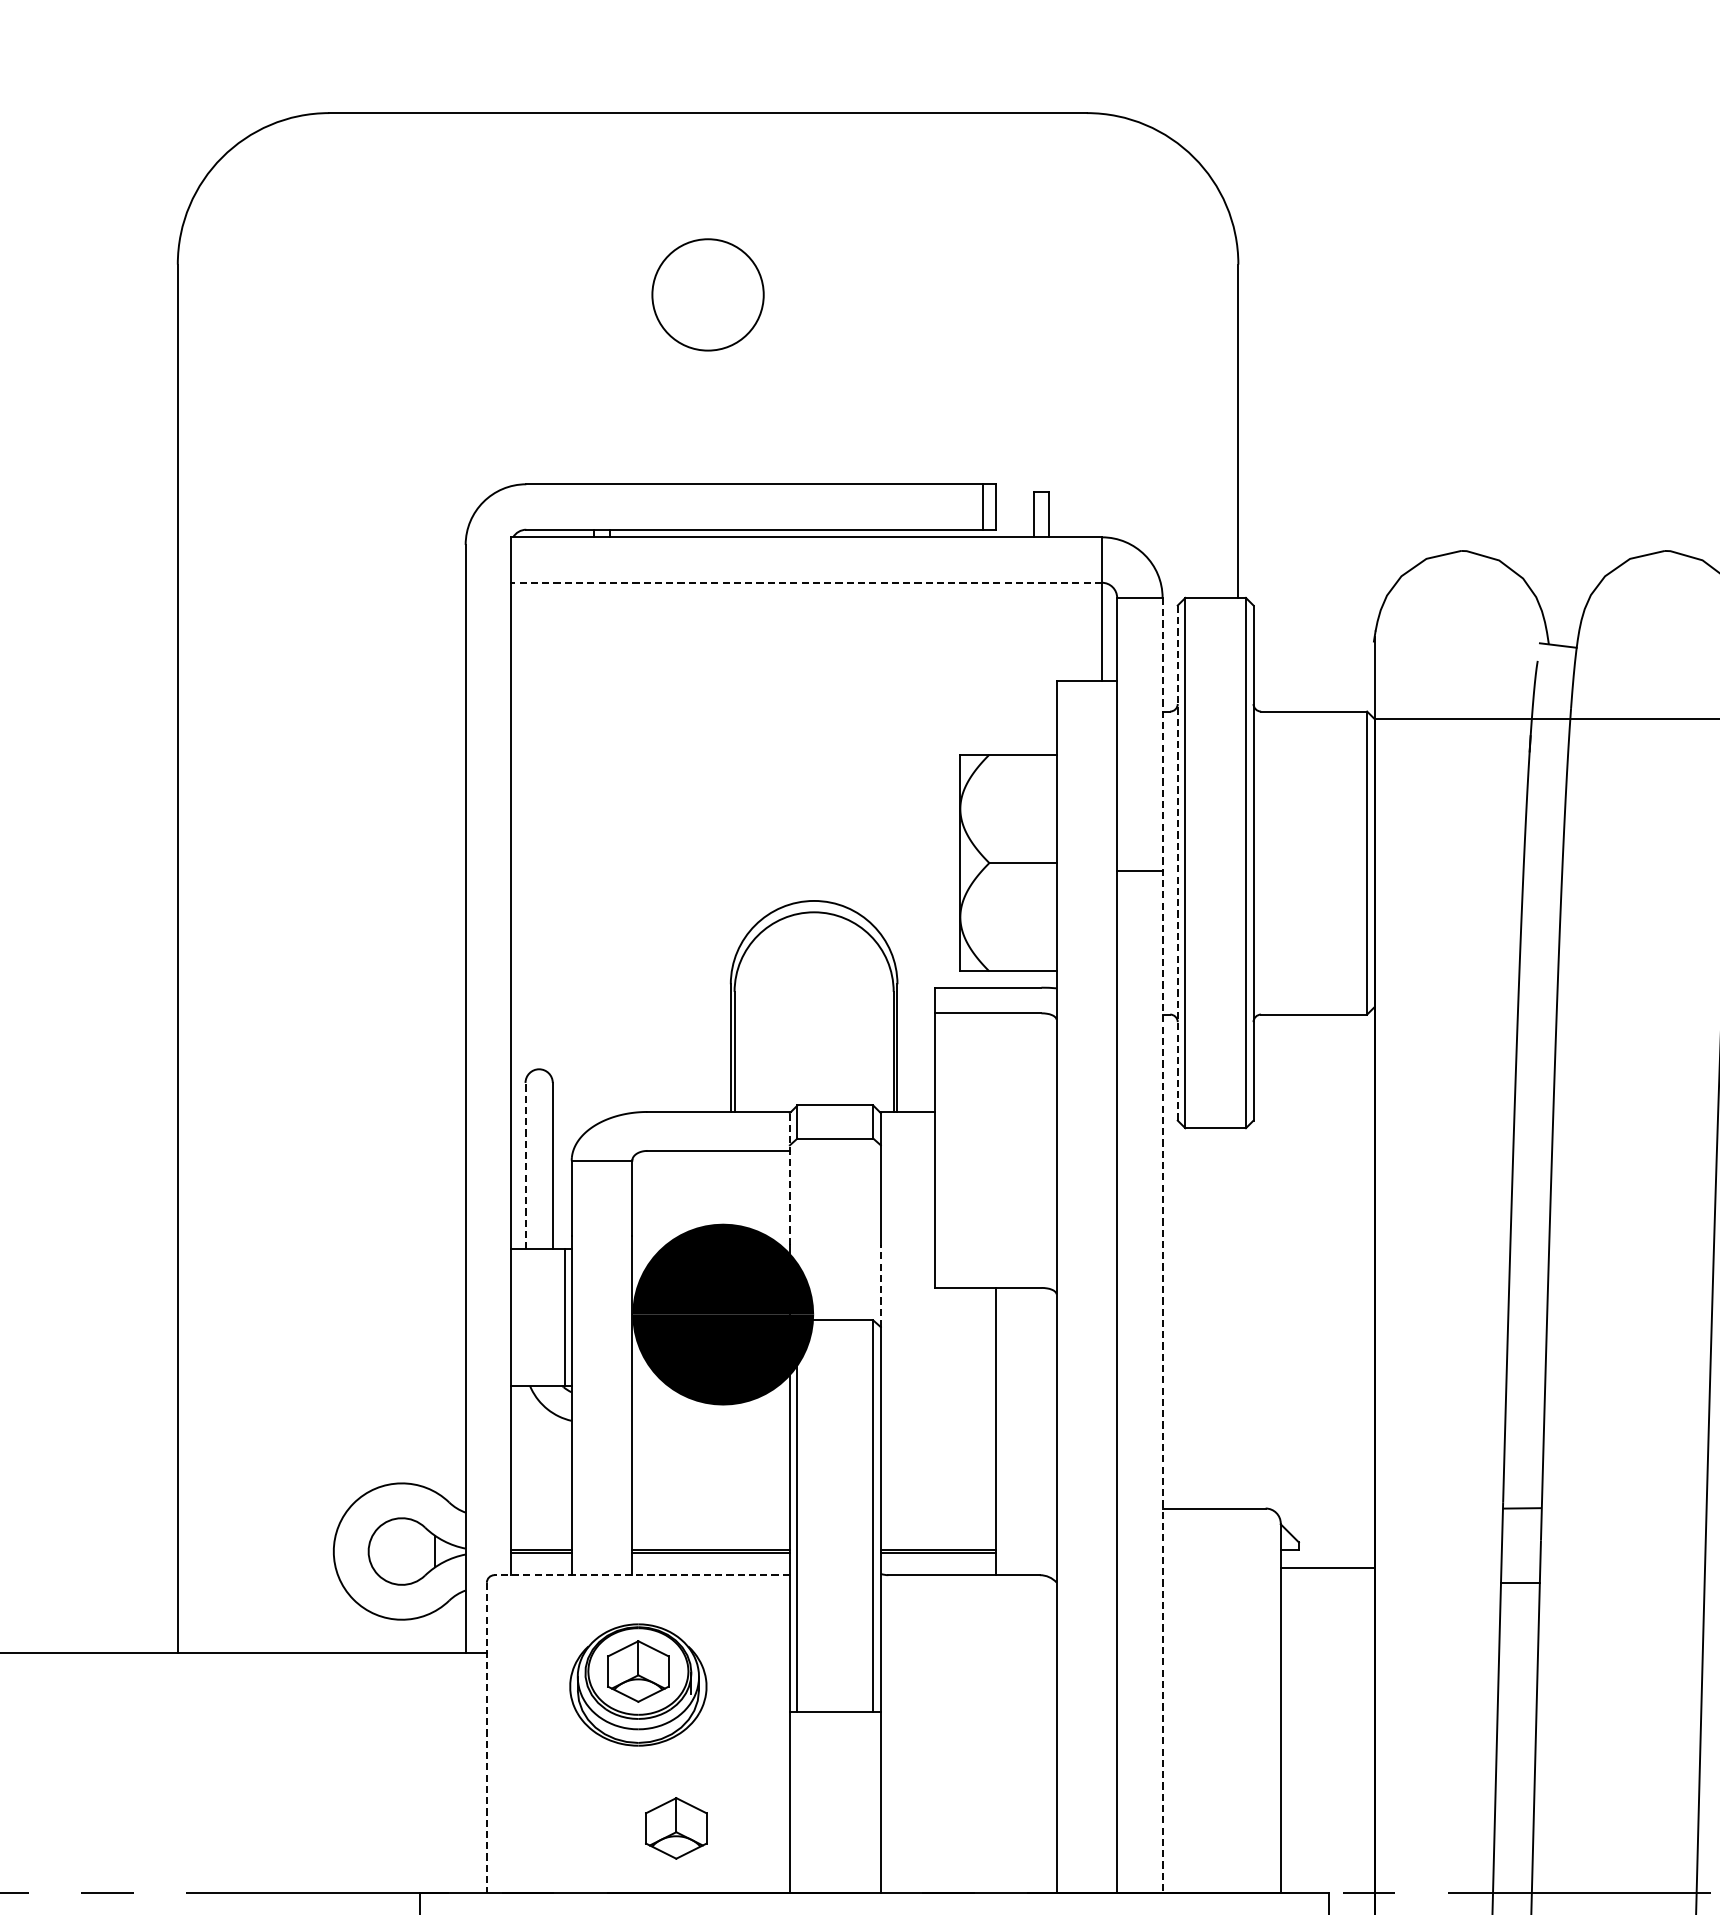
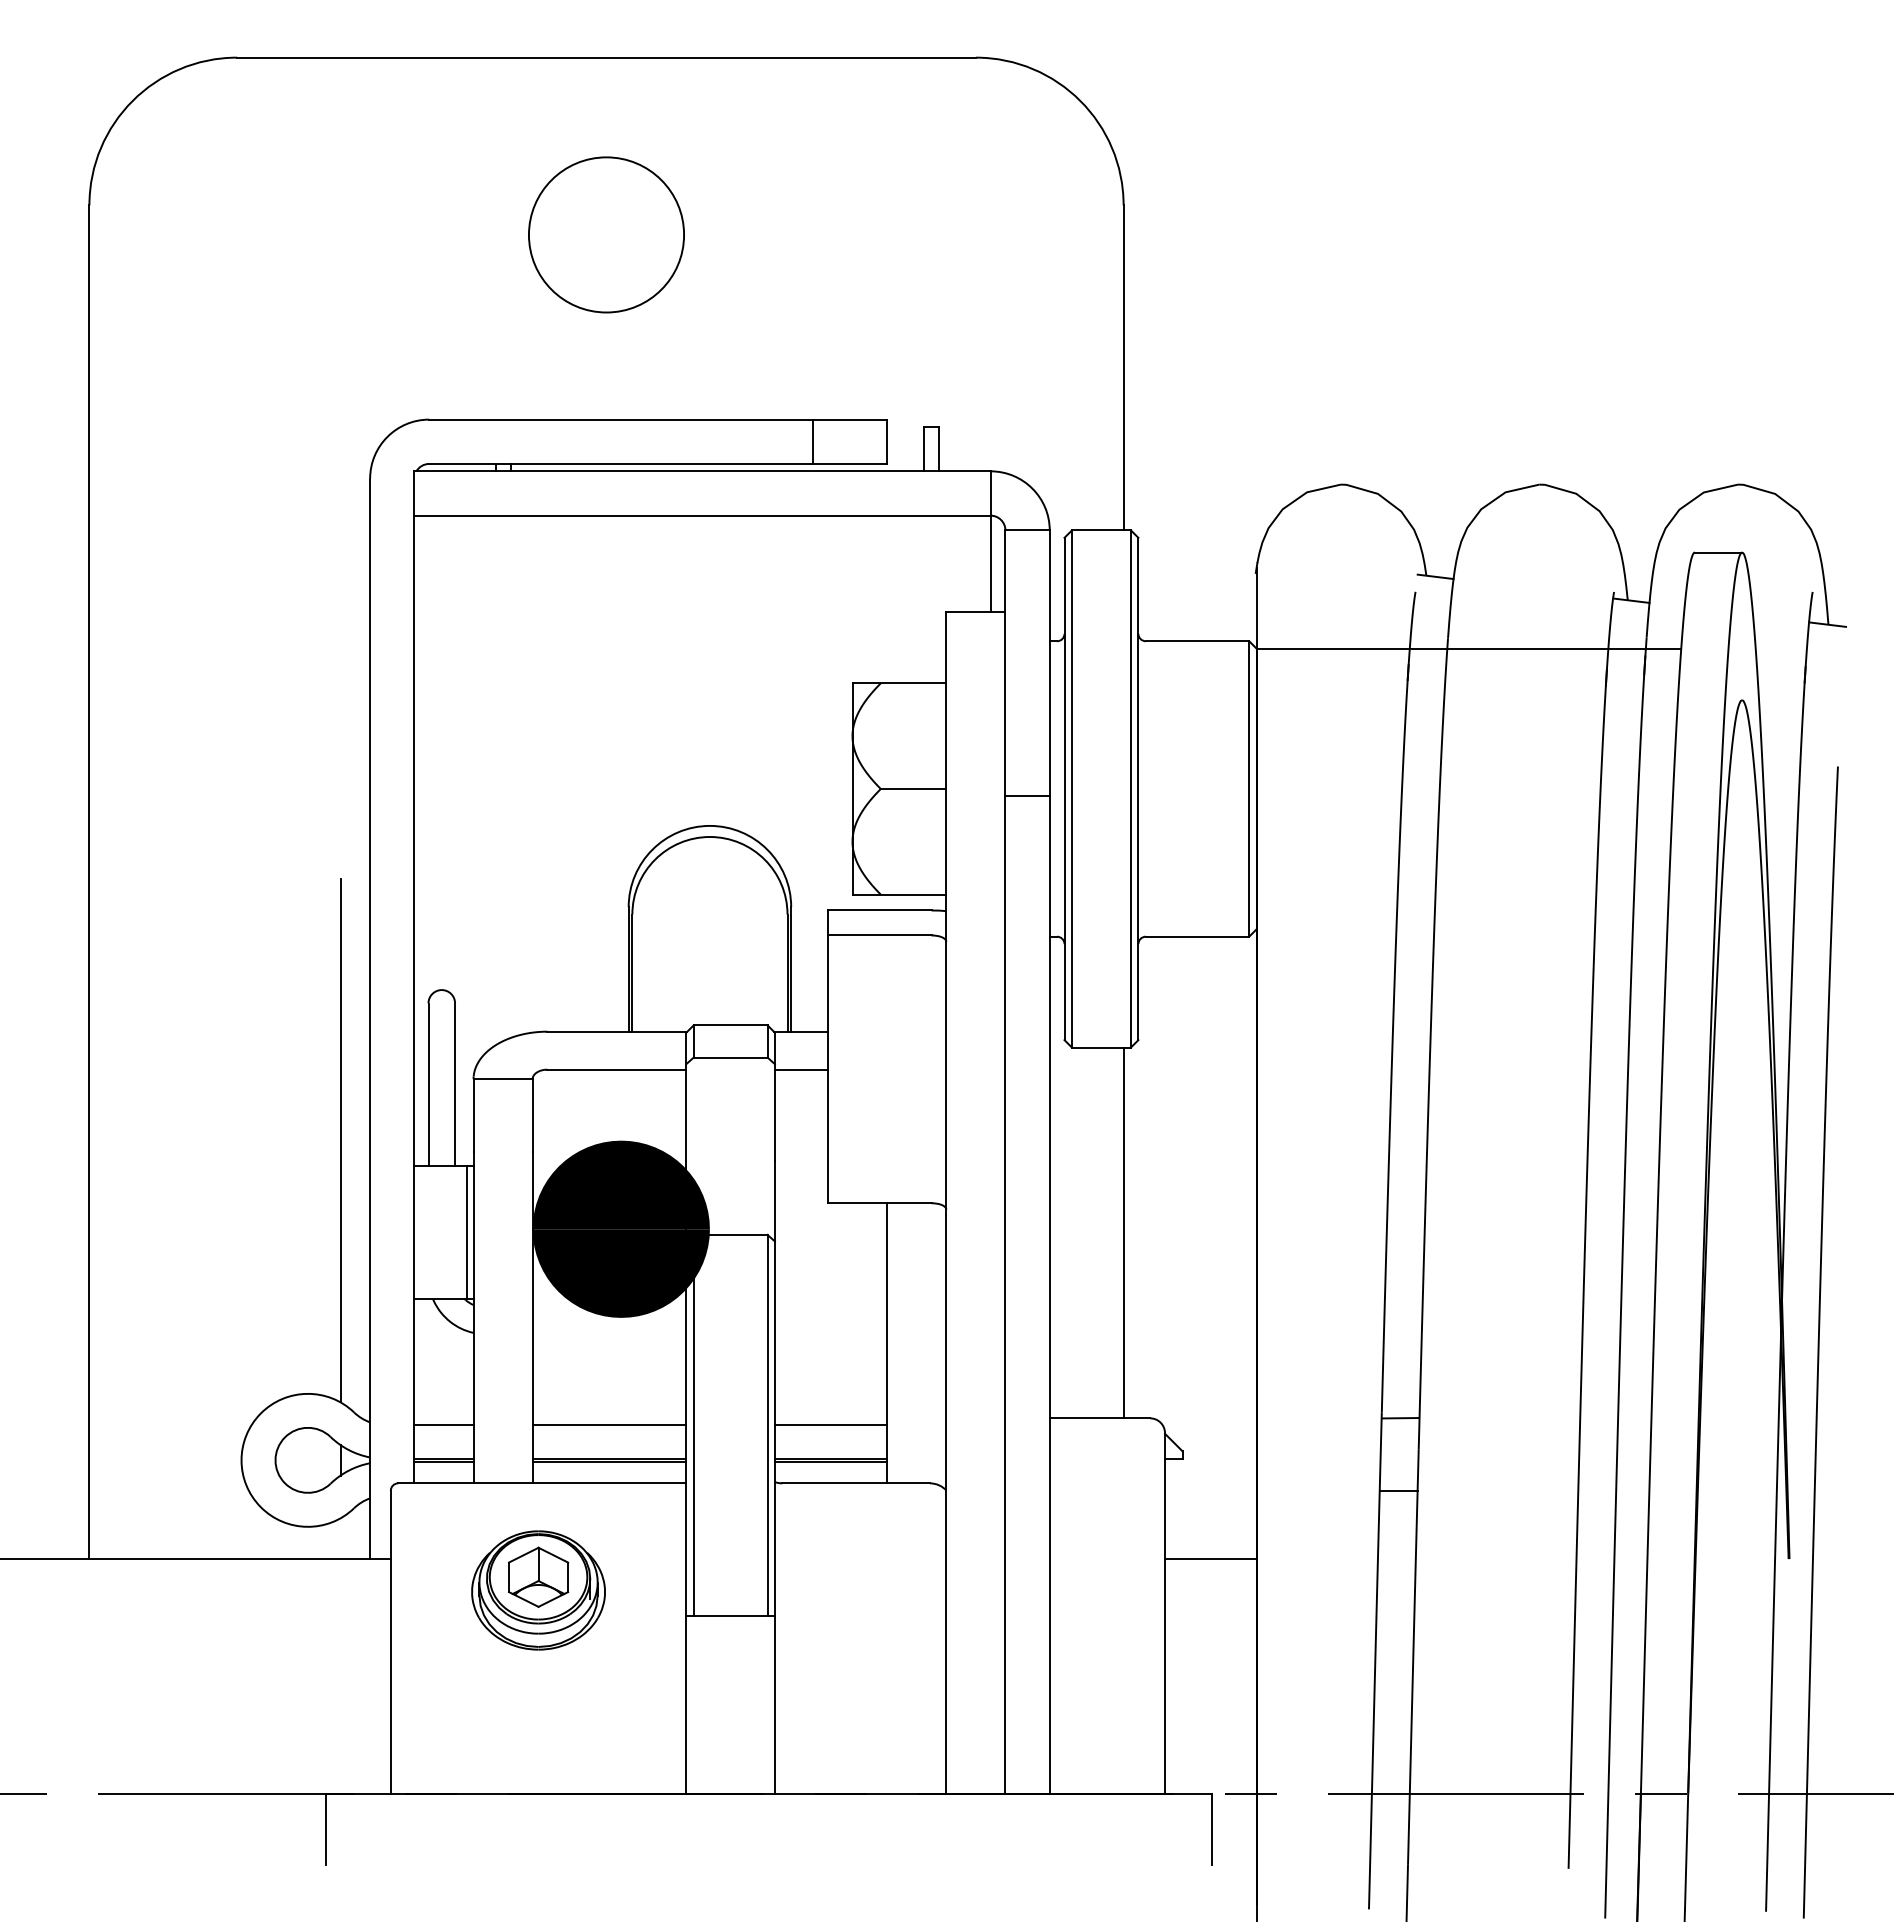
circle: (708, 294) -> (606, 234), size x1.43
line: (982, 506) -> (813, 441), moved
line: (806, 582) -> (702, 515), dashed -> solid
line: (1177, 862) -> (1064, 788), dashed -> solid
line: (908, 1150) -> (801, 1069), added
line: (525, 1166) -> (428, 1084), dashed -> solid
line: (790, 1178) -> (686, 1096), dashed -> solid
line: (435, 1223) -> (340, 1140), added
line: (1162, 1246) -> (1049, 1162), dashed -> solid
line: (880, 1285) -> (774, 1200), dashed -> solid
line: (1238, 1317) -> (1123, 1232), added
line: (540, 1514) -> (443, 1424), added
line: (711, 1514) -> (609, 1424), added
line: (937, 1514) -> (830, 1424), added
line: (1327, 1568) -> (1210, 1559), moved
line: (641, 1575) -> (541, 1483), dashed -> solid
line: (486, 1738) -> (390, 1642), dashed -> solid
part: (676, 1827) -> (575, 1729), removed

